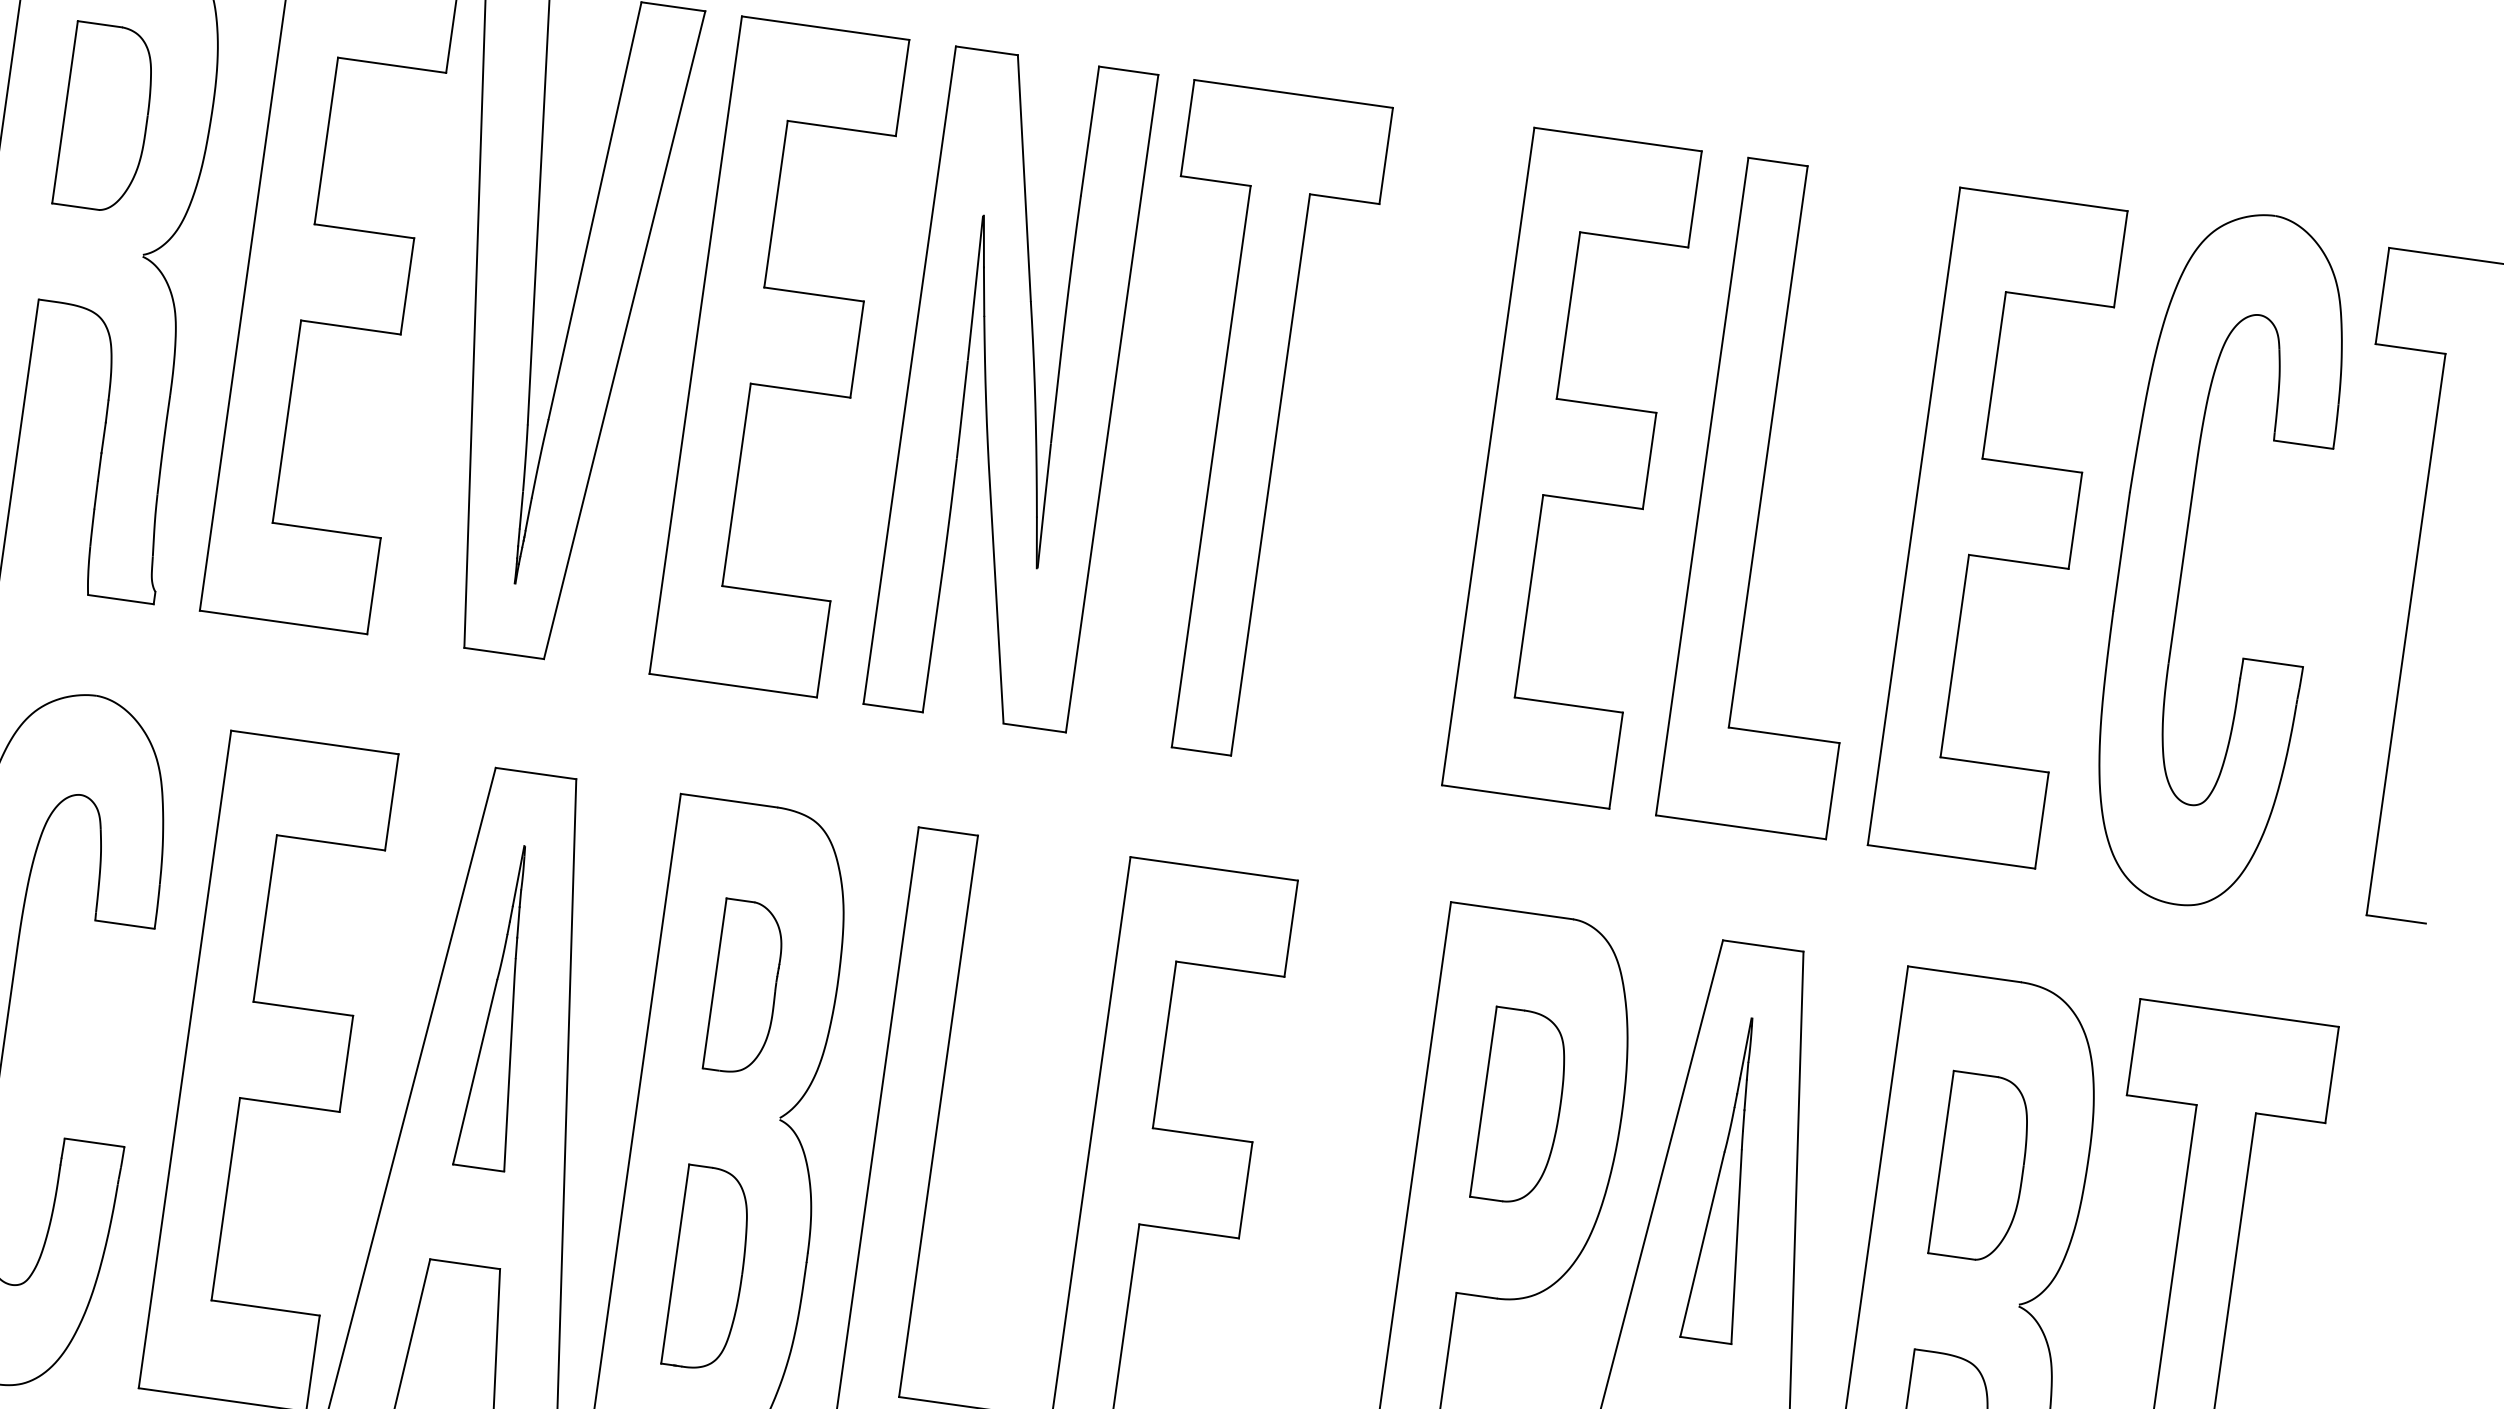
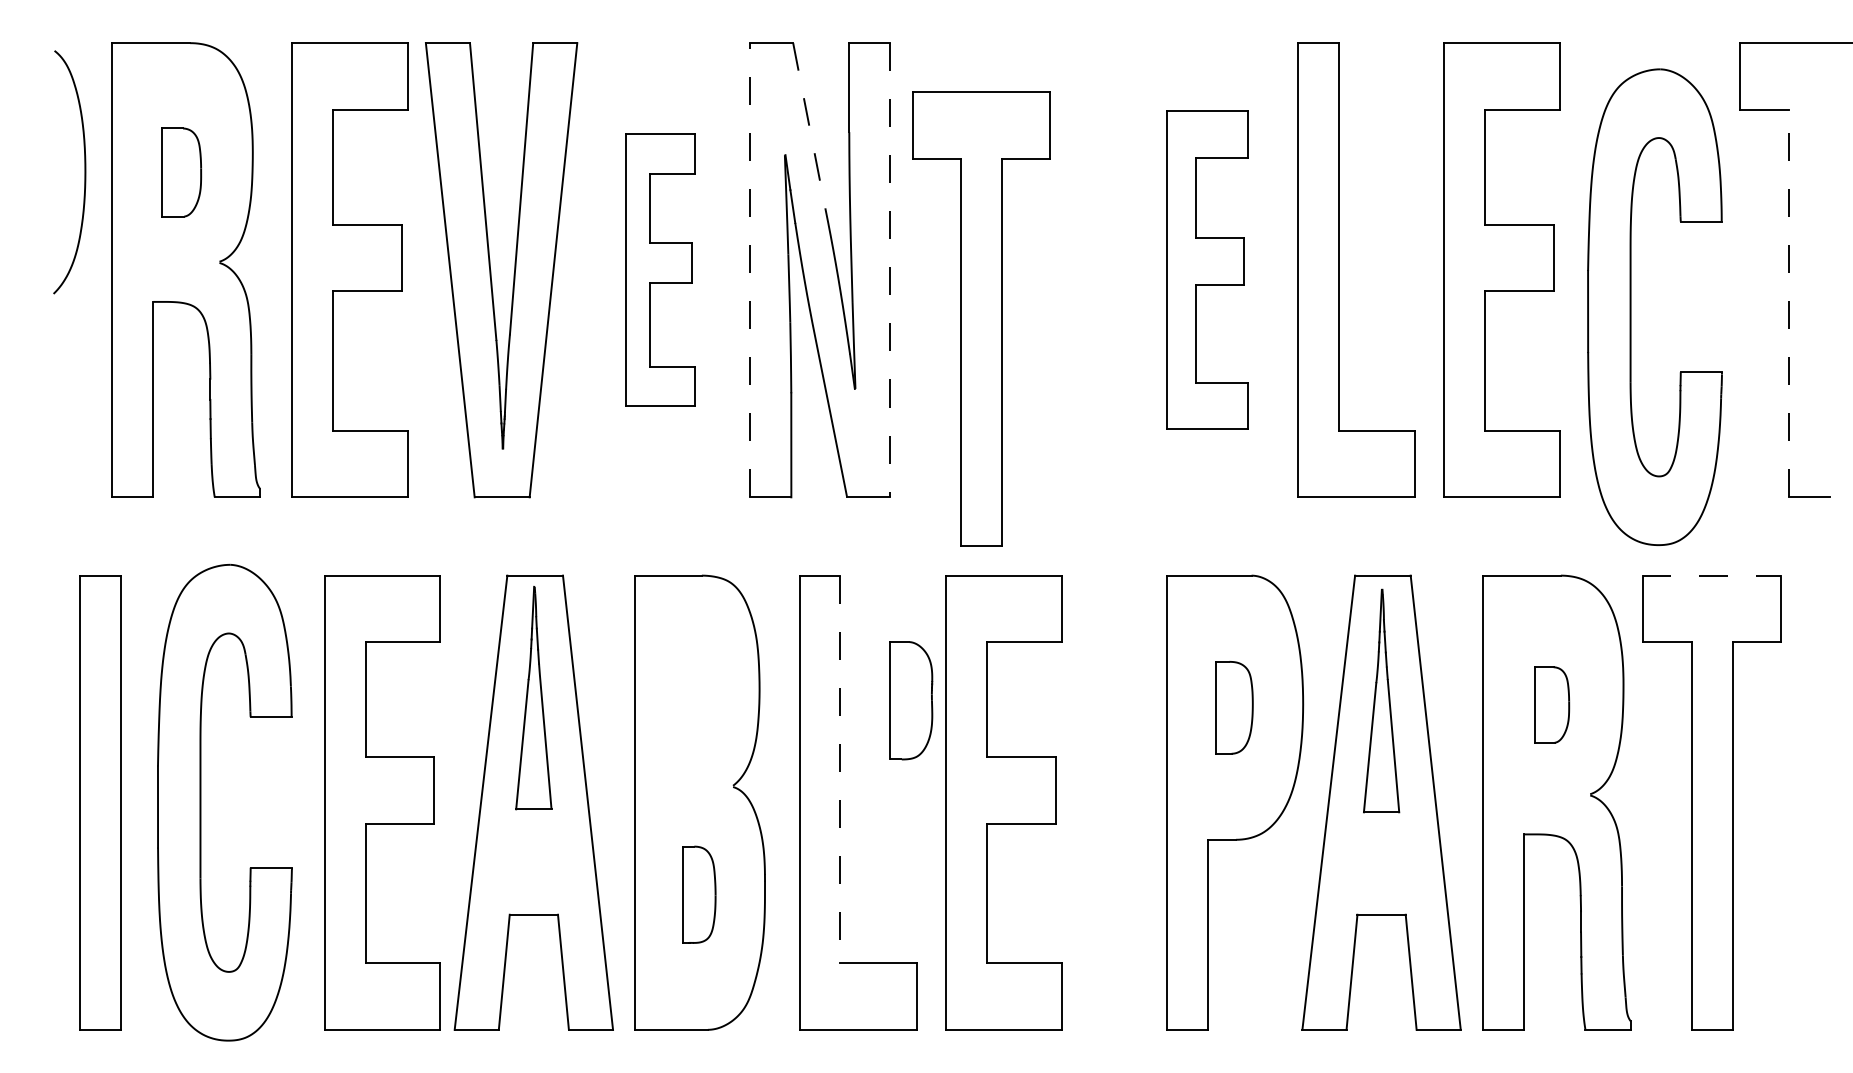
part: (106, 117) -> (181, 172), size x0.7
line: (1024, 179) -> (809, 126), solid -> dashed
part: (779, 355) -> (660, 269), size x0.6
line: (910, 374) -> (750, 269), solid -> dashed
line: (1112, 404) -> (890, 270), solid -> dashed
part: (1247, 421) -> (981, 318), moved
part: (1571, 467) -> (1207, 269), size x0.7
part: (2185, 553) -> (1631, 306), moved
line: (2405, 634) -> (1788, 303), solid -> dashed
part: (745, 987) -> (911, 700), moved
part: (500, 1007) -> (533, 698), moved
line: (2238, 1012) -> (1711, 575), solid -> dashed
part: (1521, 1106) -> (1234, 707), size x0.7
line: (938, 1116) -> (840, 769), solid -> dashed
part: (1982, 1167) -> (1552, 704), size x0.6
part: (1728, 1178) -> (1381, 700), moved
part: (709, 1268) -> (699, 894), size x0.7

